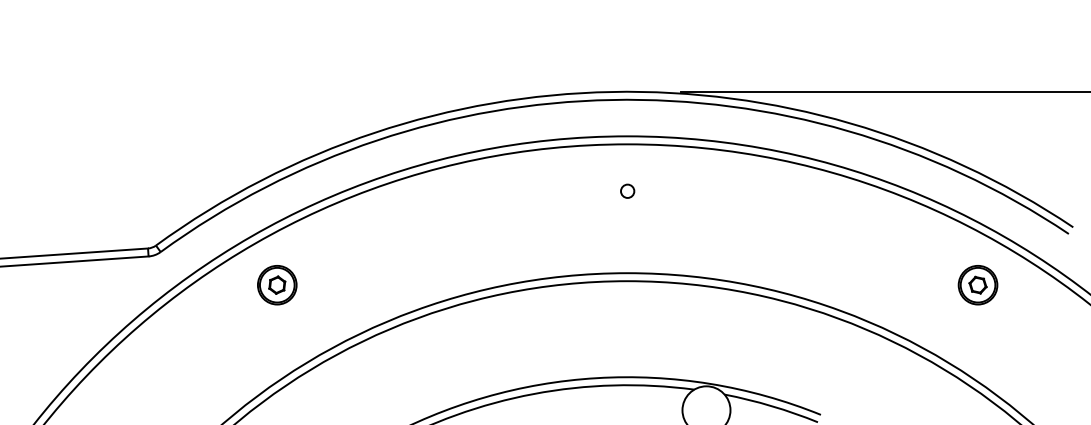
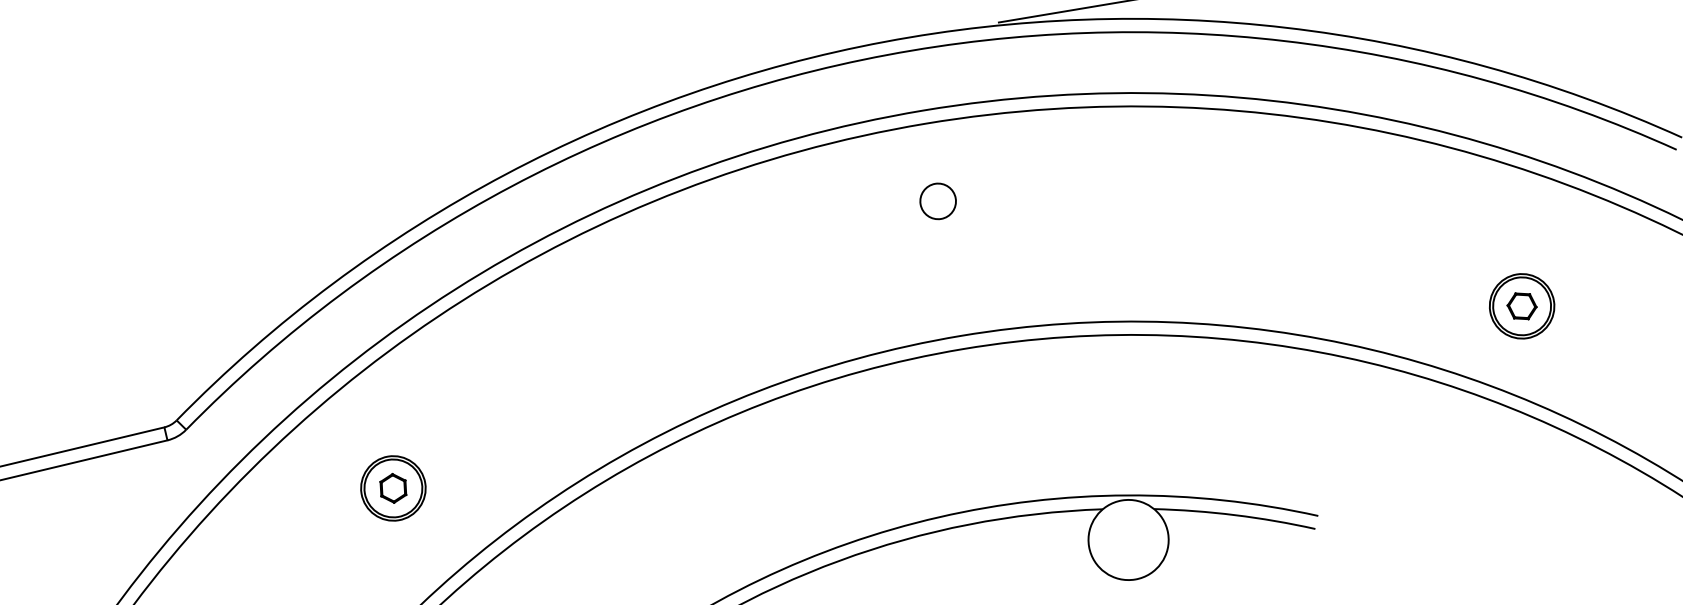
circle: (627, 190) -> (937, 199), size x1.6
part: (277, 285) -> (393, 488), moved
part: (977, 285) -> (1521, 306), moved

